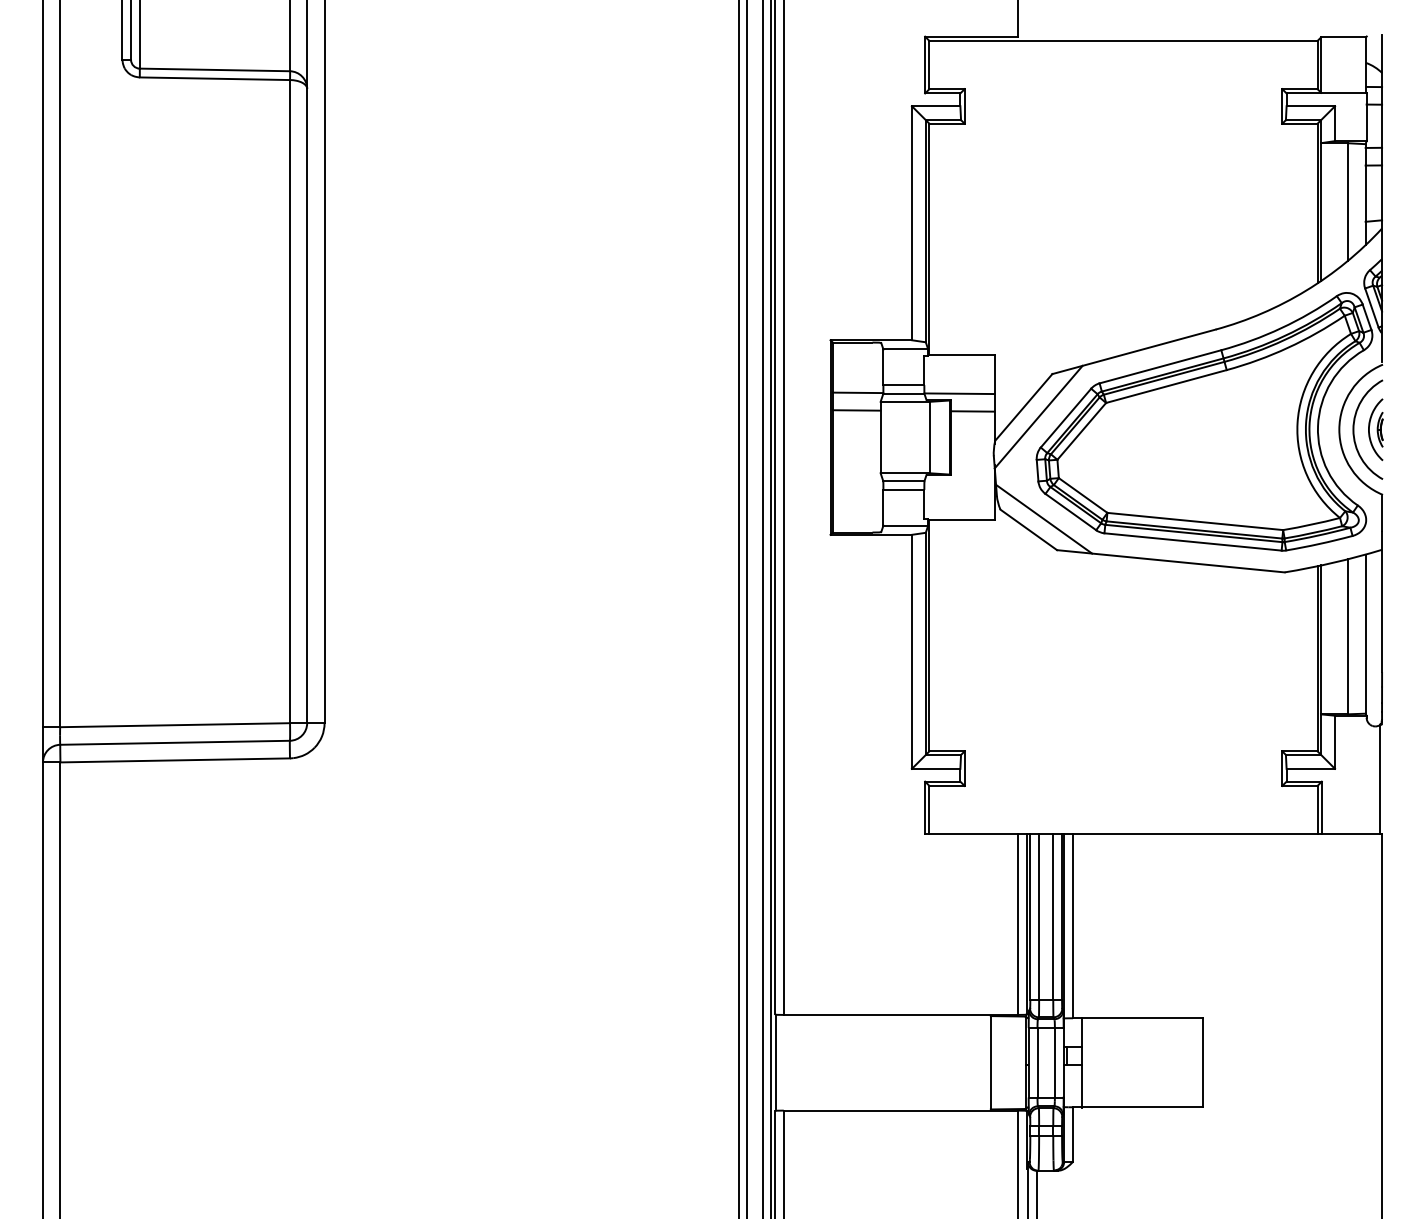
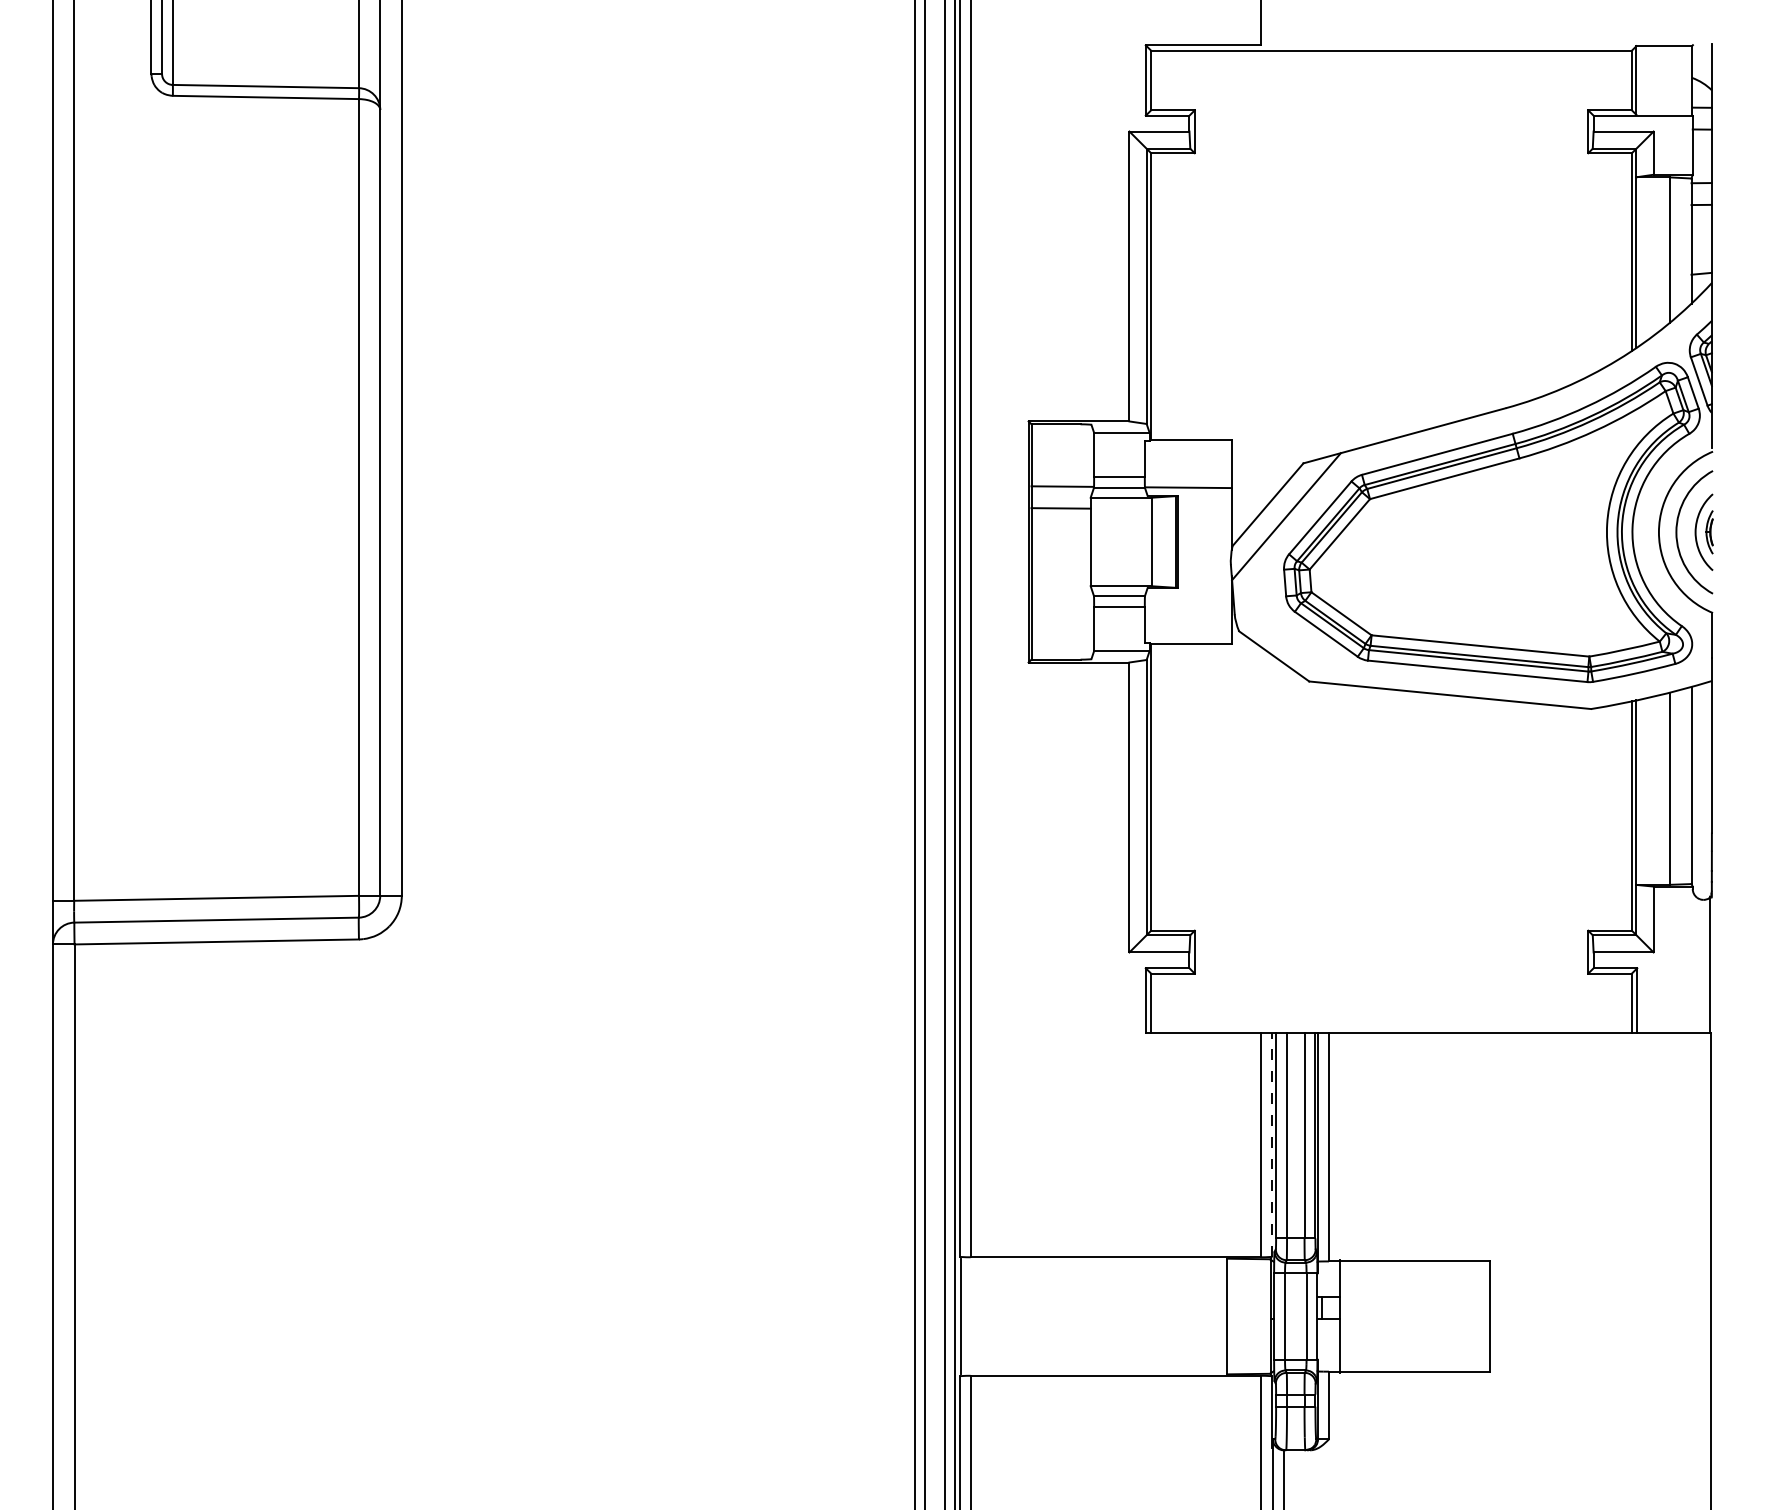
line: (972, 411) -> (1204, 509), removed
line: (1043, 518) -> (1292, 642), removed
line: (1026, 923) -> (1271, 1144), solid -> dashed

